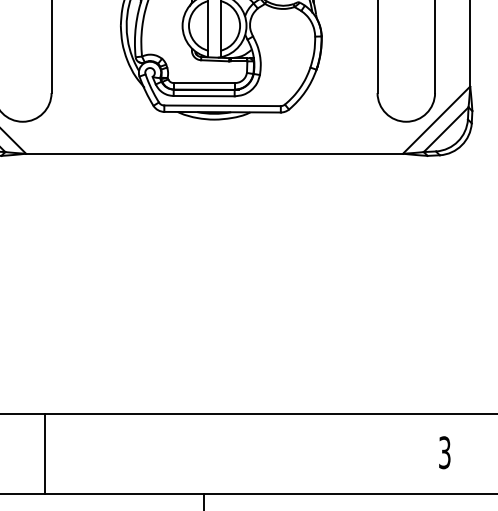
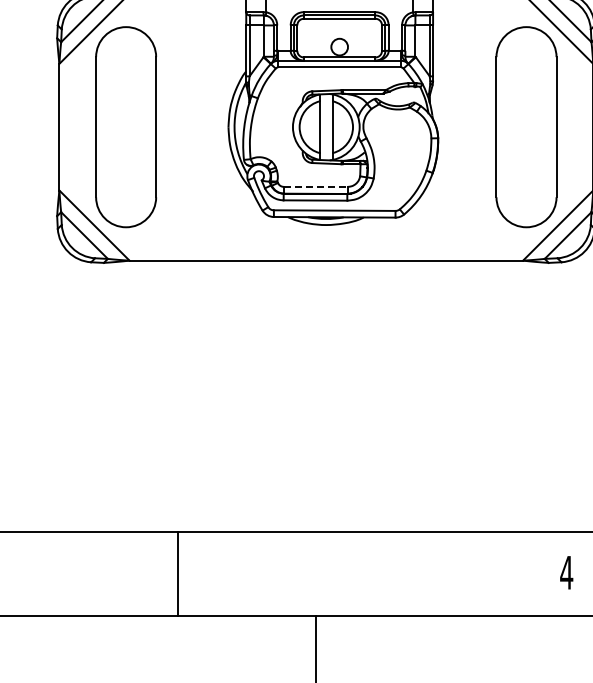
line: (204, 82) -> (315, 186), solid -> dashed
text: (444, 452) -> (566, 572), 3 -> 4
line: (45, 453) -> (178, 573), moved

